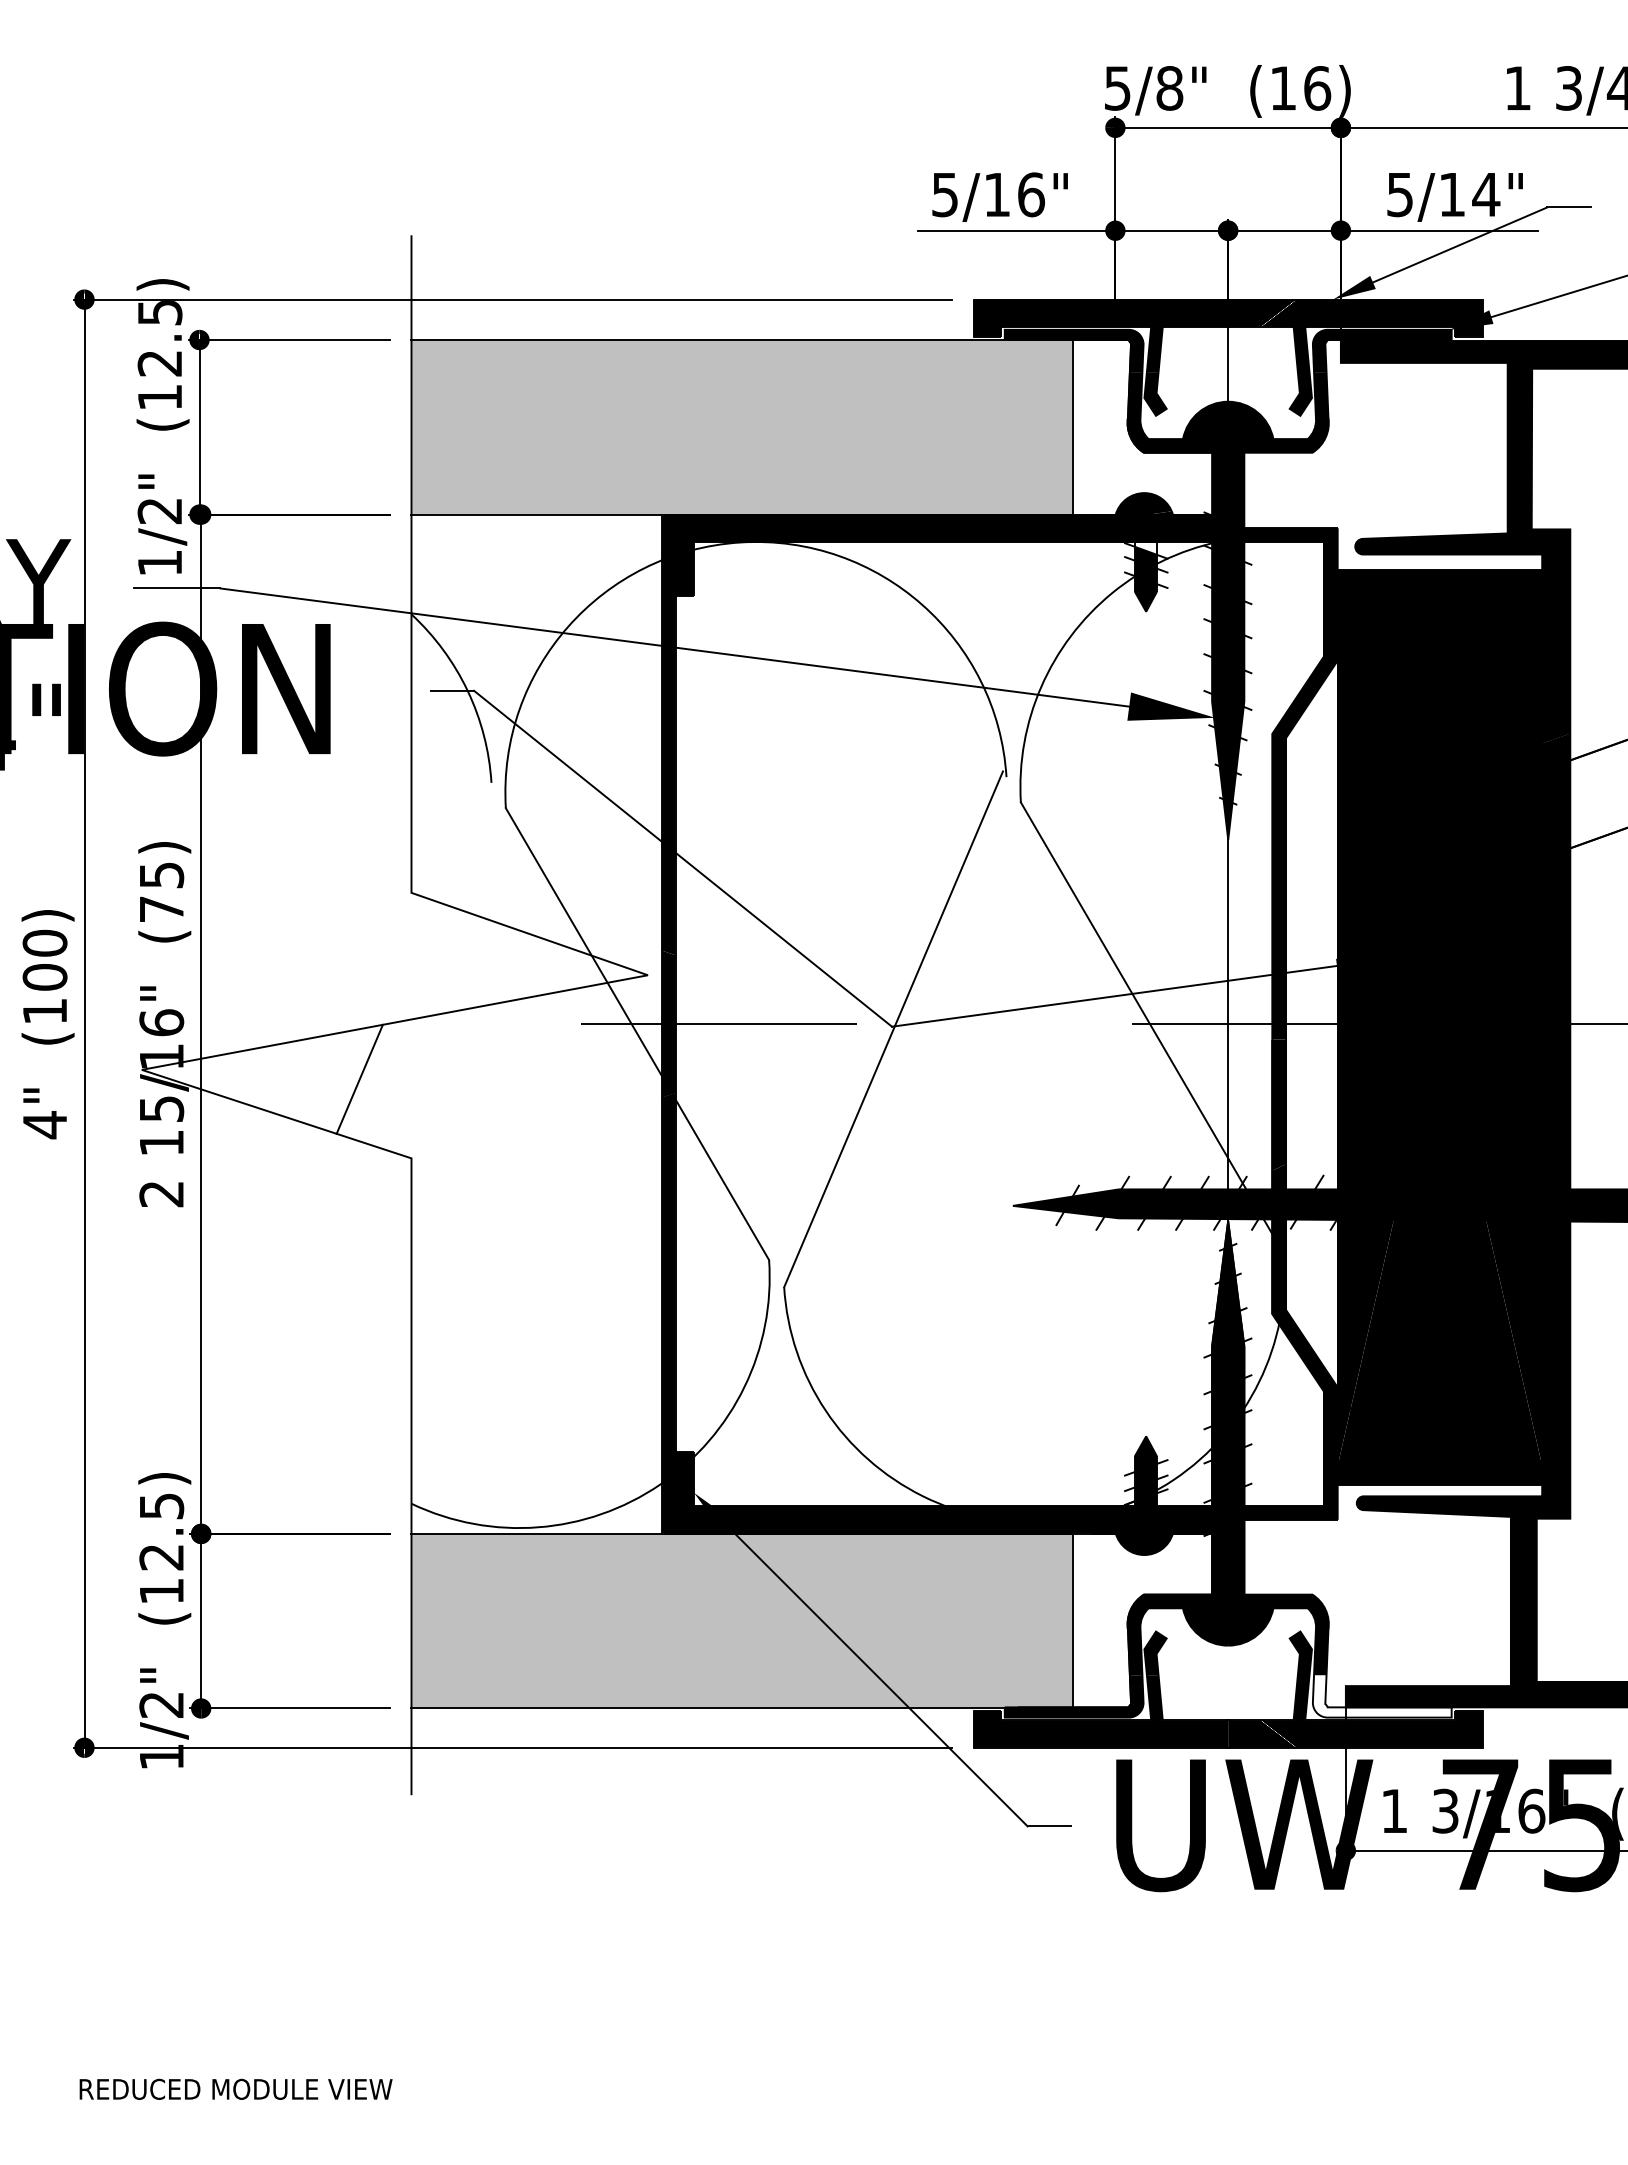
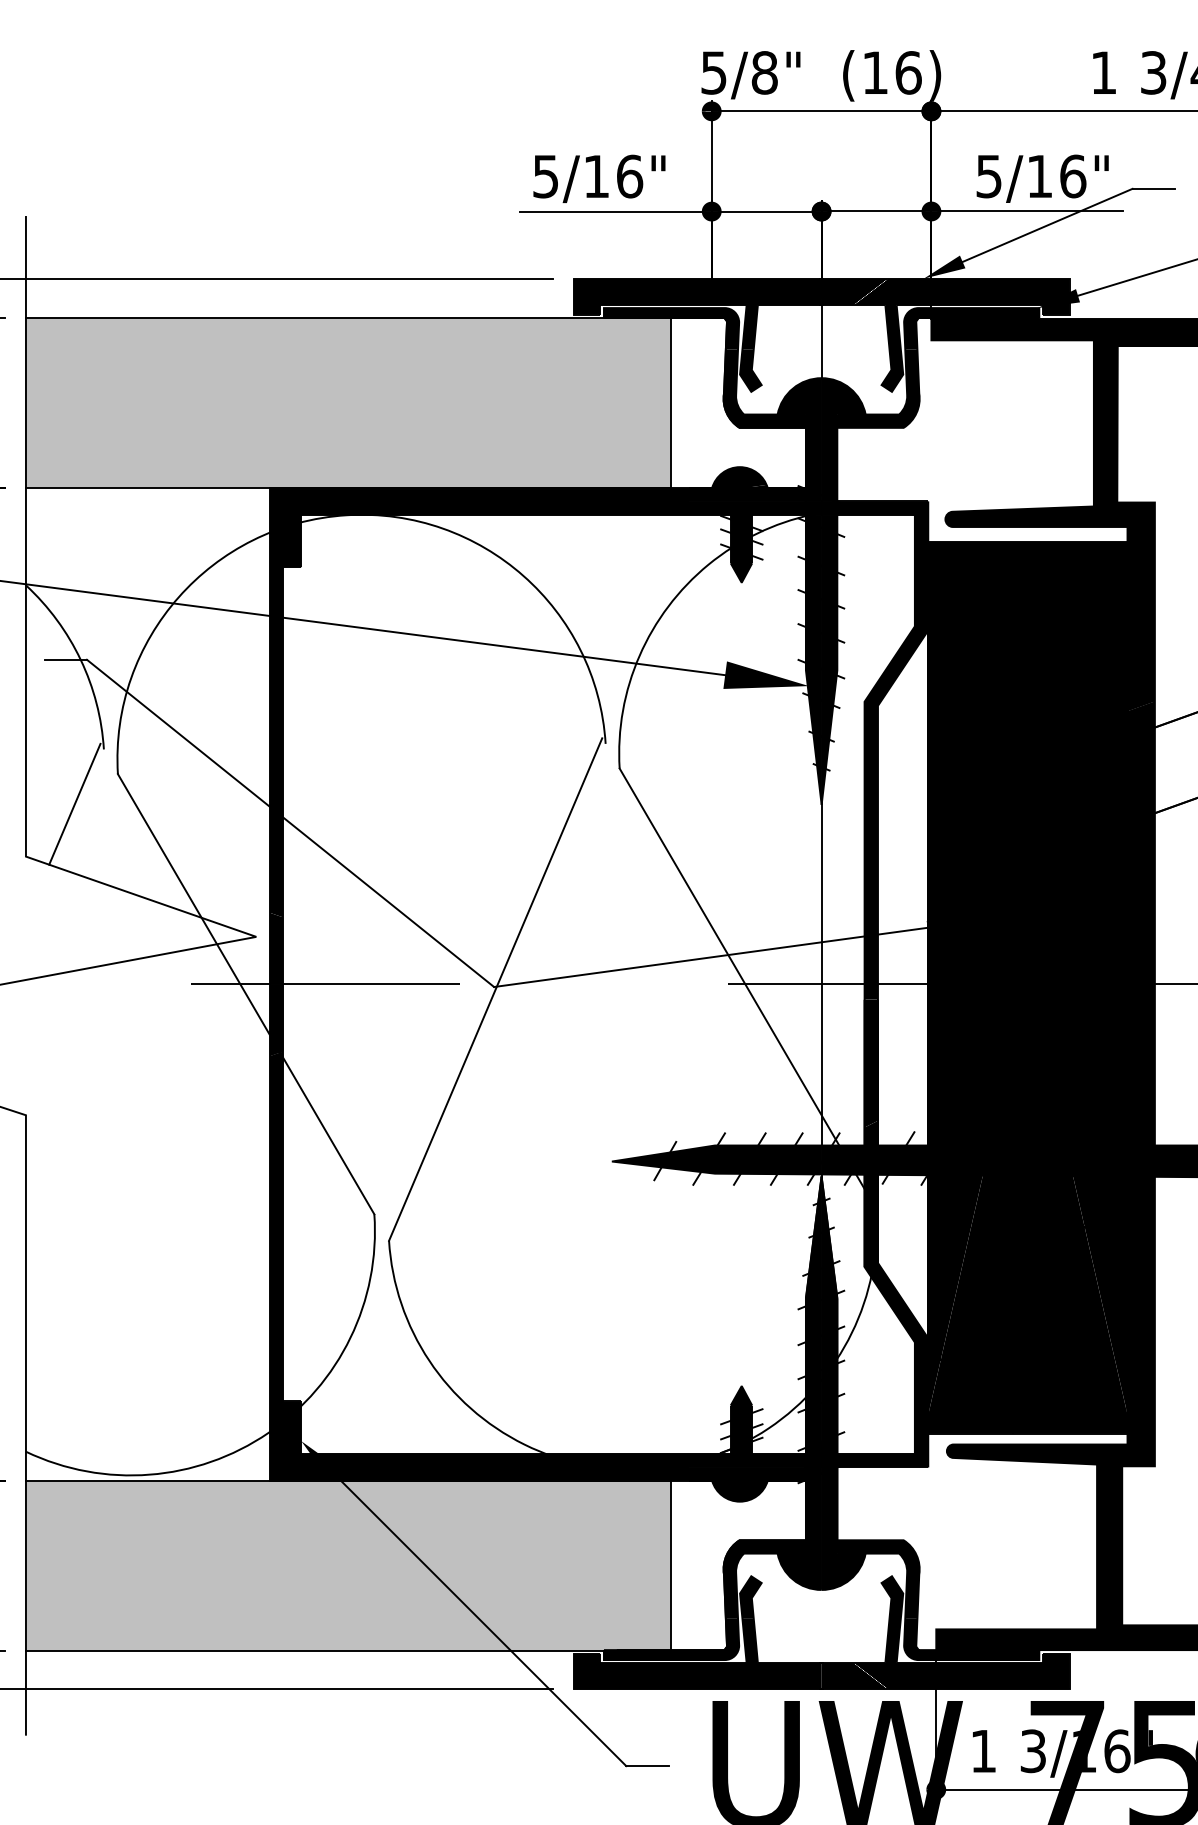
text: (1486, 194) -> (1073, 176), 5/14" -> 5/16"
fill: (1145, 548) -> (741, 521), added
line: (461, 839) -> (74, 804), added
fill: (1381, 1696) -> (970, 1639), added

